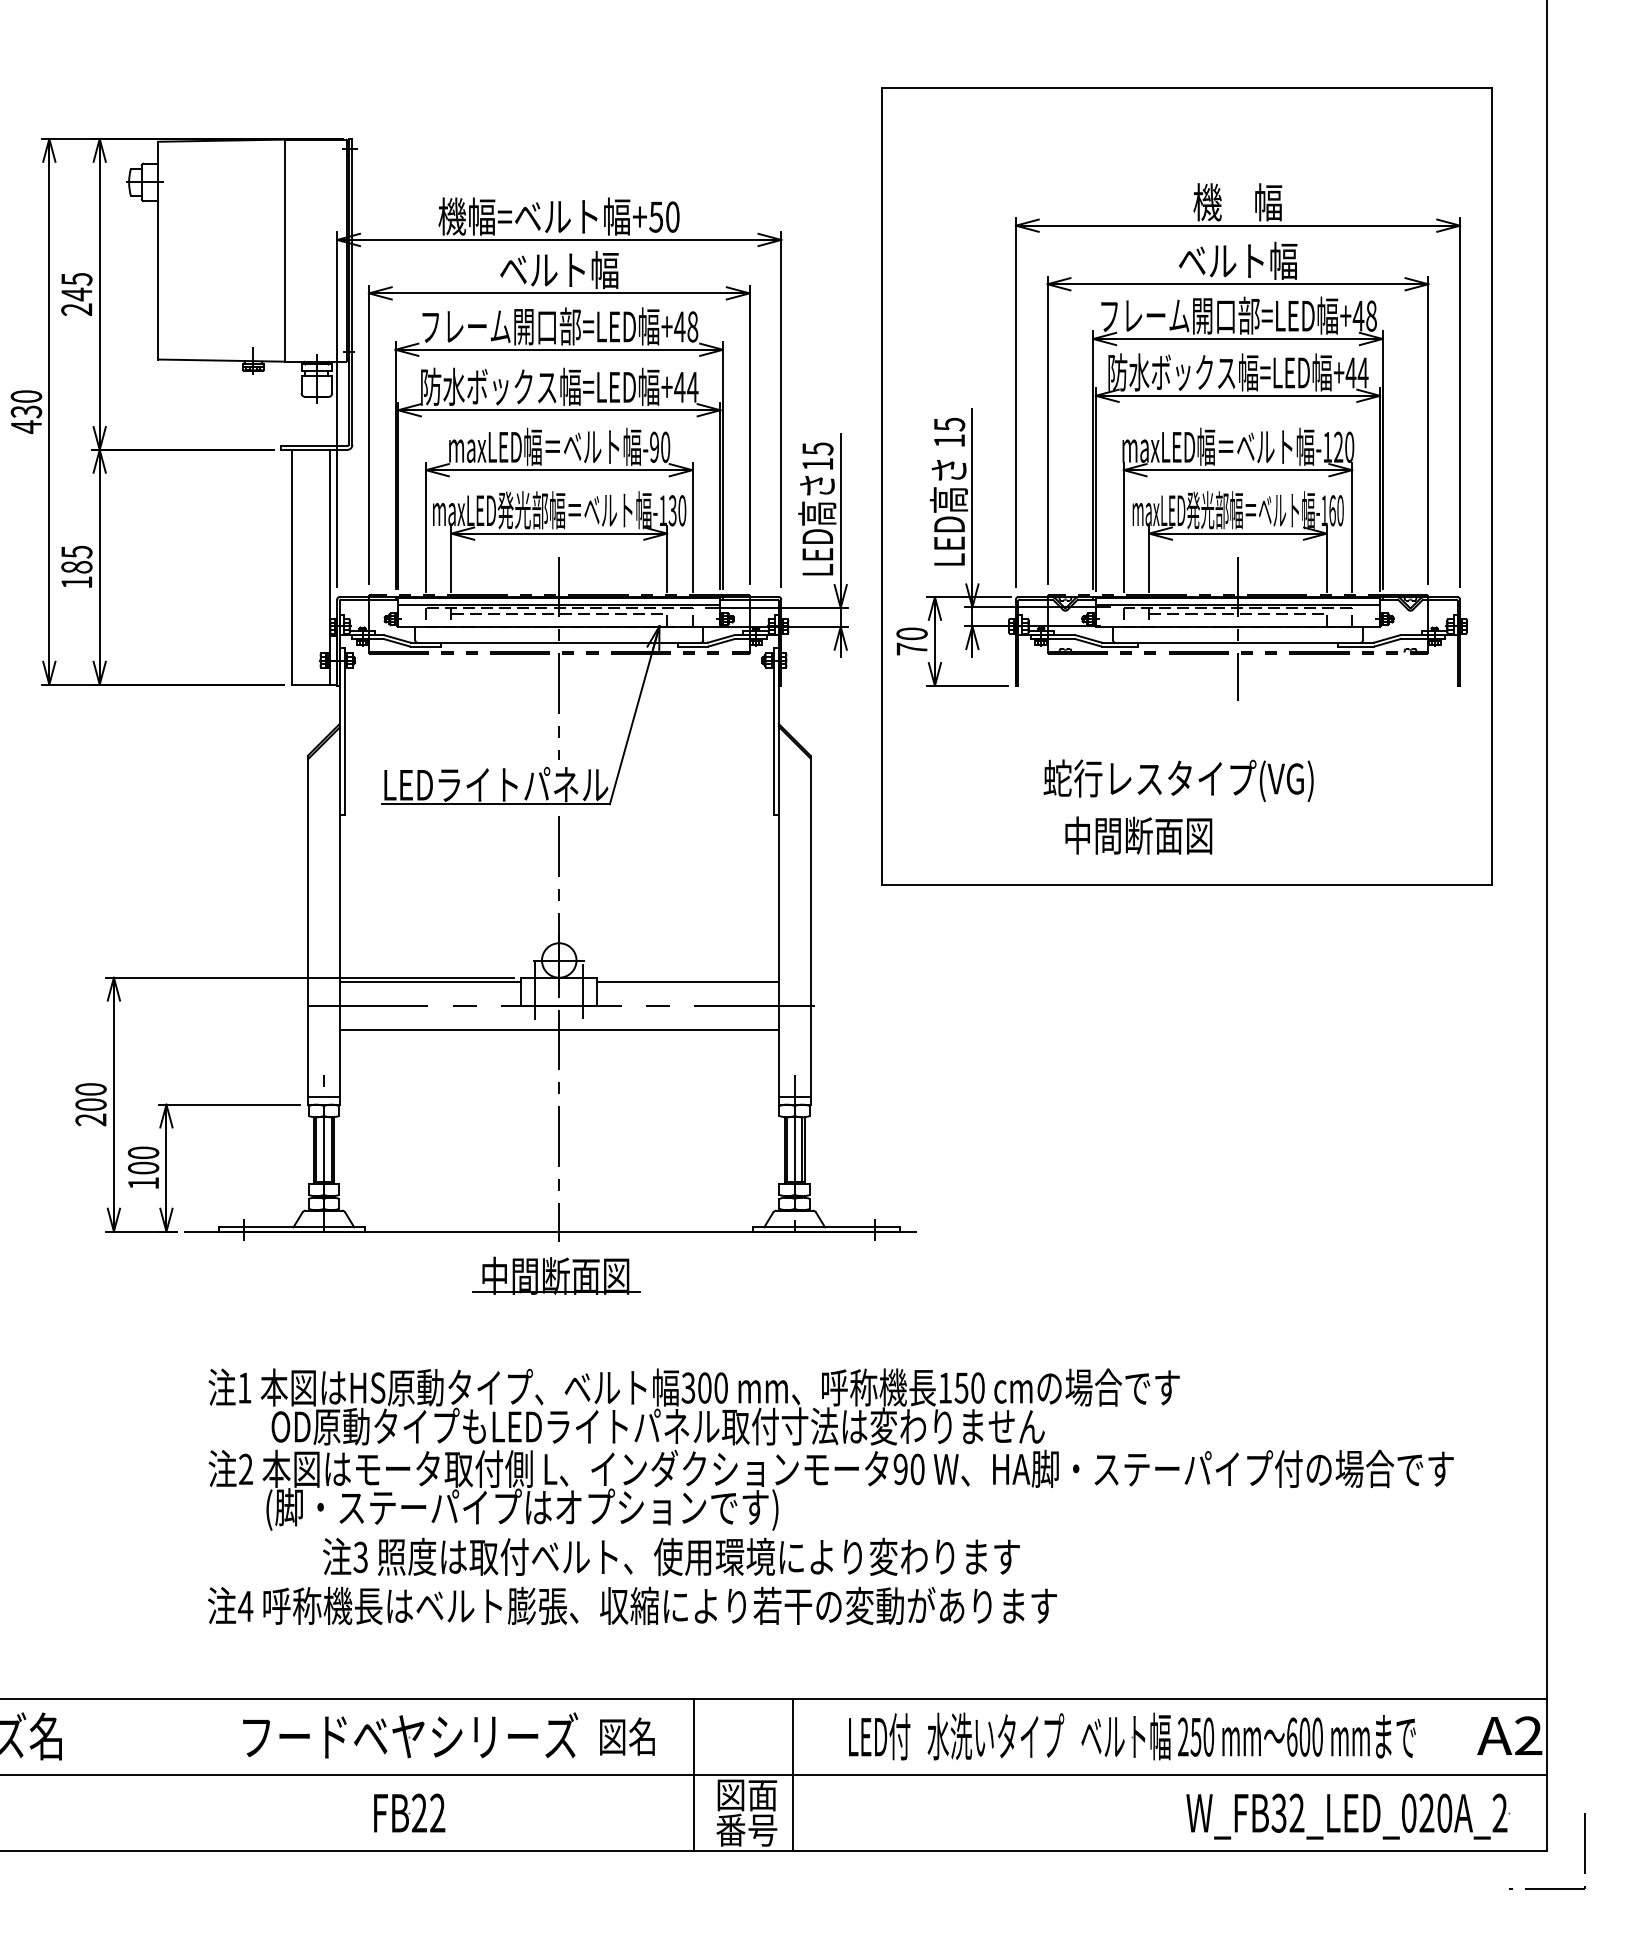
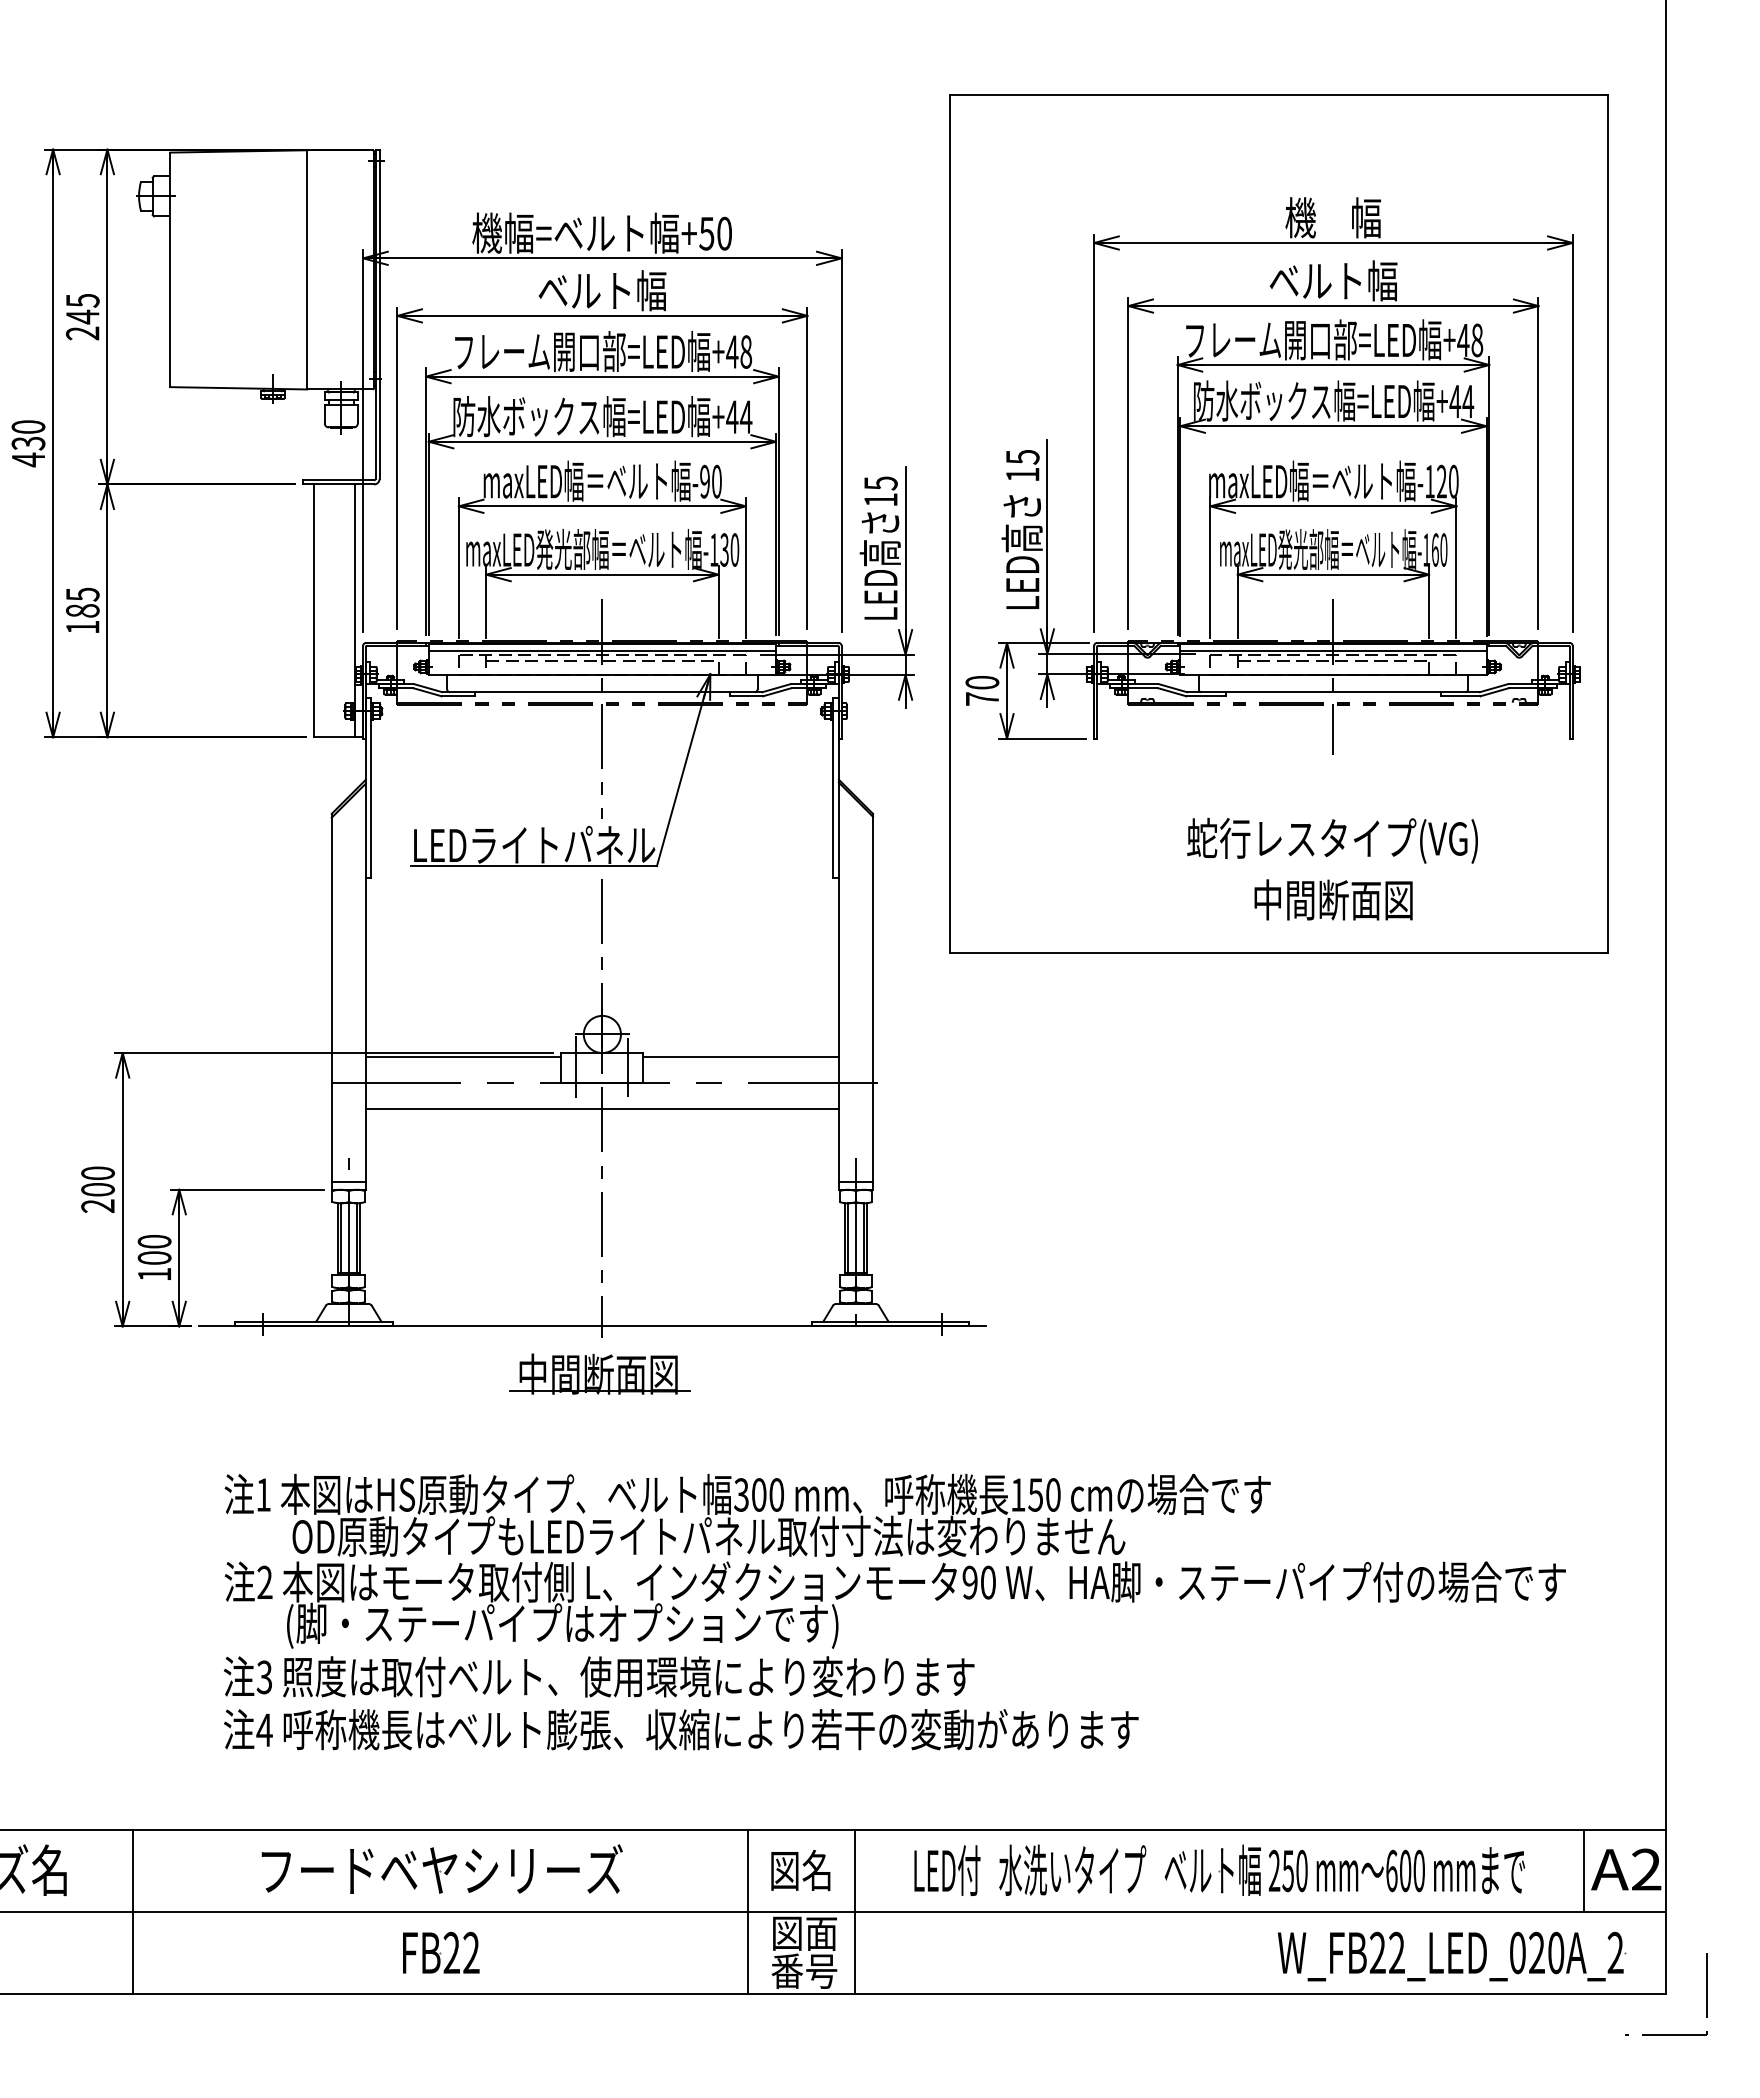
text: (1178, 780) -> (1332, 840), moved
text: (1138, 835) -> (1333, 899), moved
text: (671, 1556) -> (599, 1676), moved
text: (627, 1736) -> (800, 1870), moved
line: (1471, 1737) -> (1584, 1871), added
line: (123, 1775) -> (132, 1912), added
text: (1278, 1813) -> (1377, 1953), W_FB32_LED_020A_2 -> W_FB22_LED_020A_2

